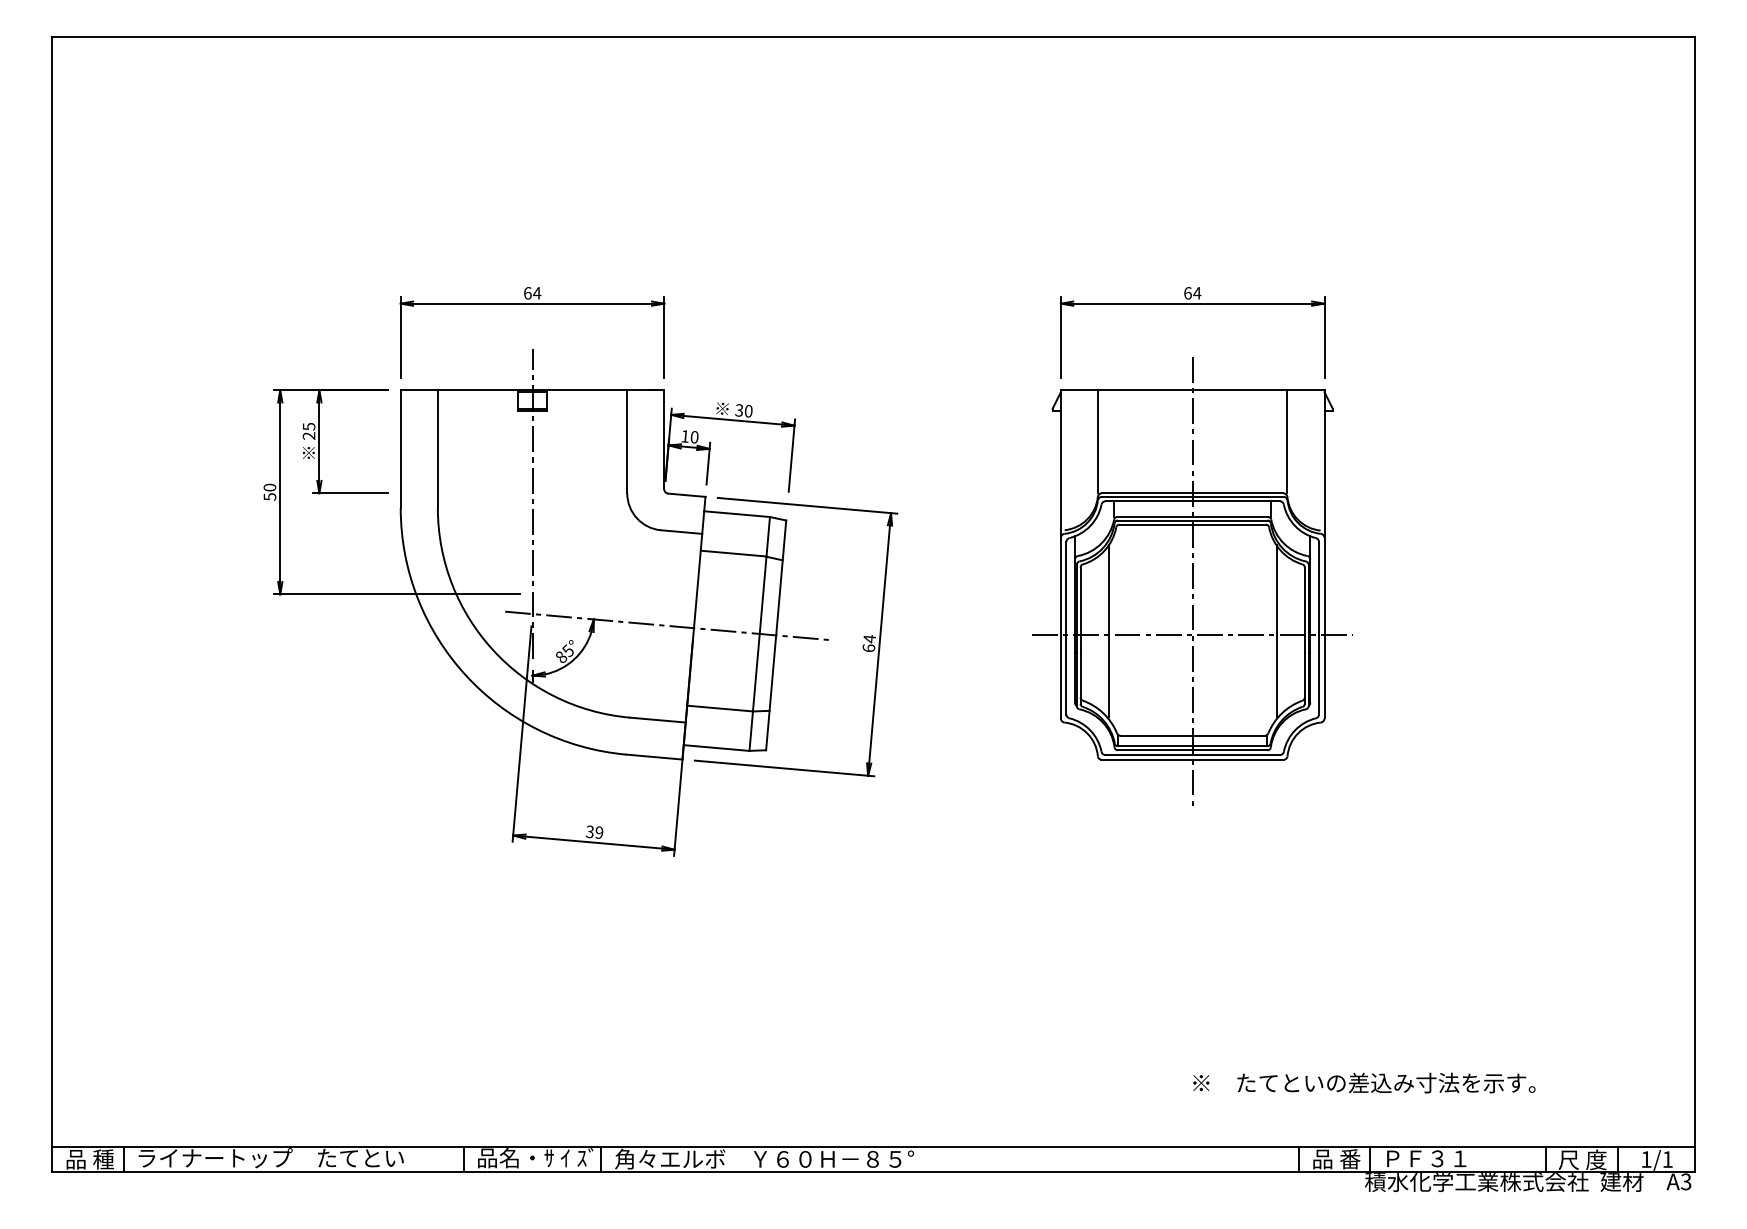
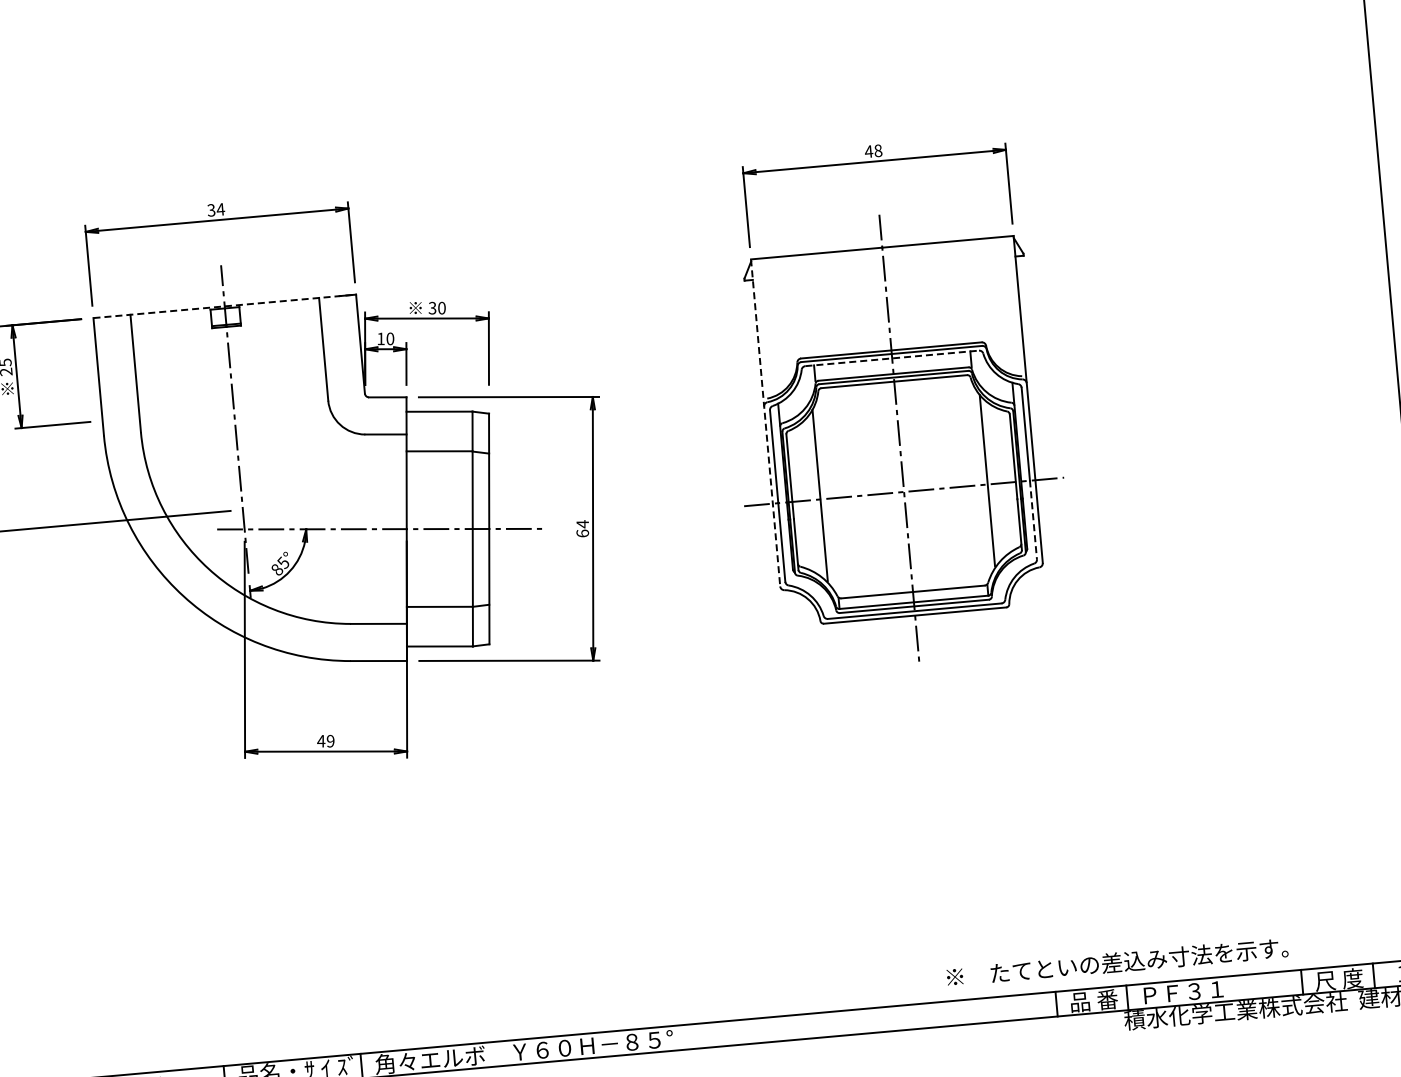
text: (527, 293) -> (211, 210), 64 -> 34
text: (1192, 293) -> (873, 151), 64 -> 48
line: (532, 390) -> (224, 306), solid -> dashed
line: (1098, 441) -> (793, 307), removed
line: (1287, 441) -> (981, 290), removed
line: (1193, 501) -> (893, 358), solid -> dashed
line: (1060, 554) -> (765, 423), solid -> dashed
line: (1319, 674) -> (1033, 519), solid -> dashed
text: (589, 831) -> (320, 740), 39 -> 49
text: (1364, 1082) -> (1117, 961), moved

